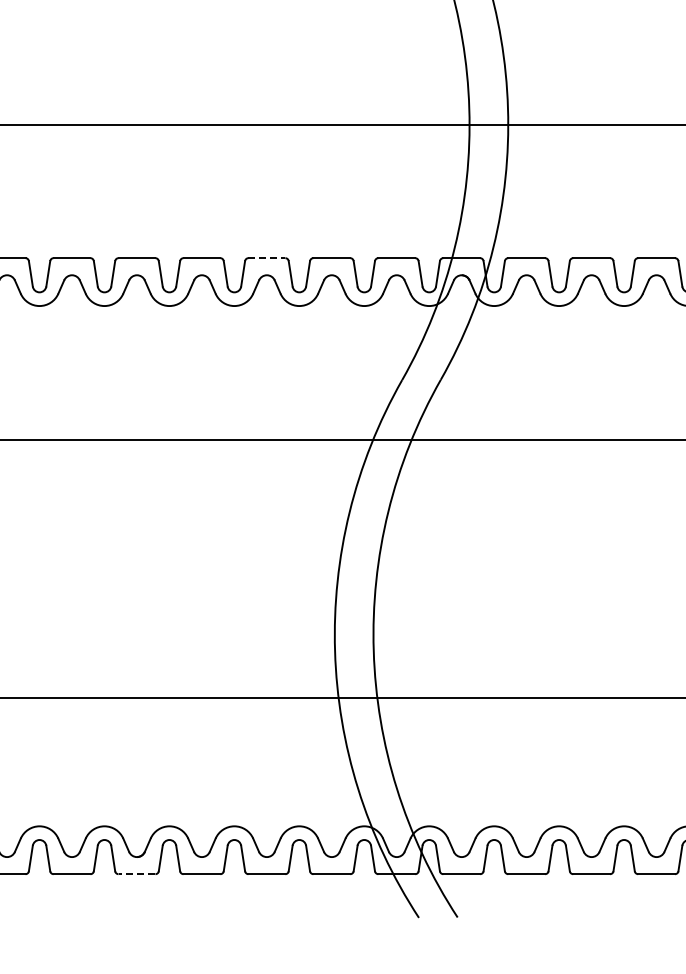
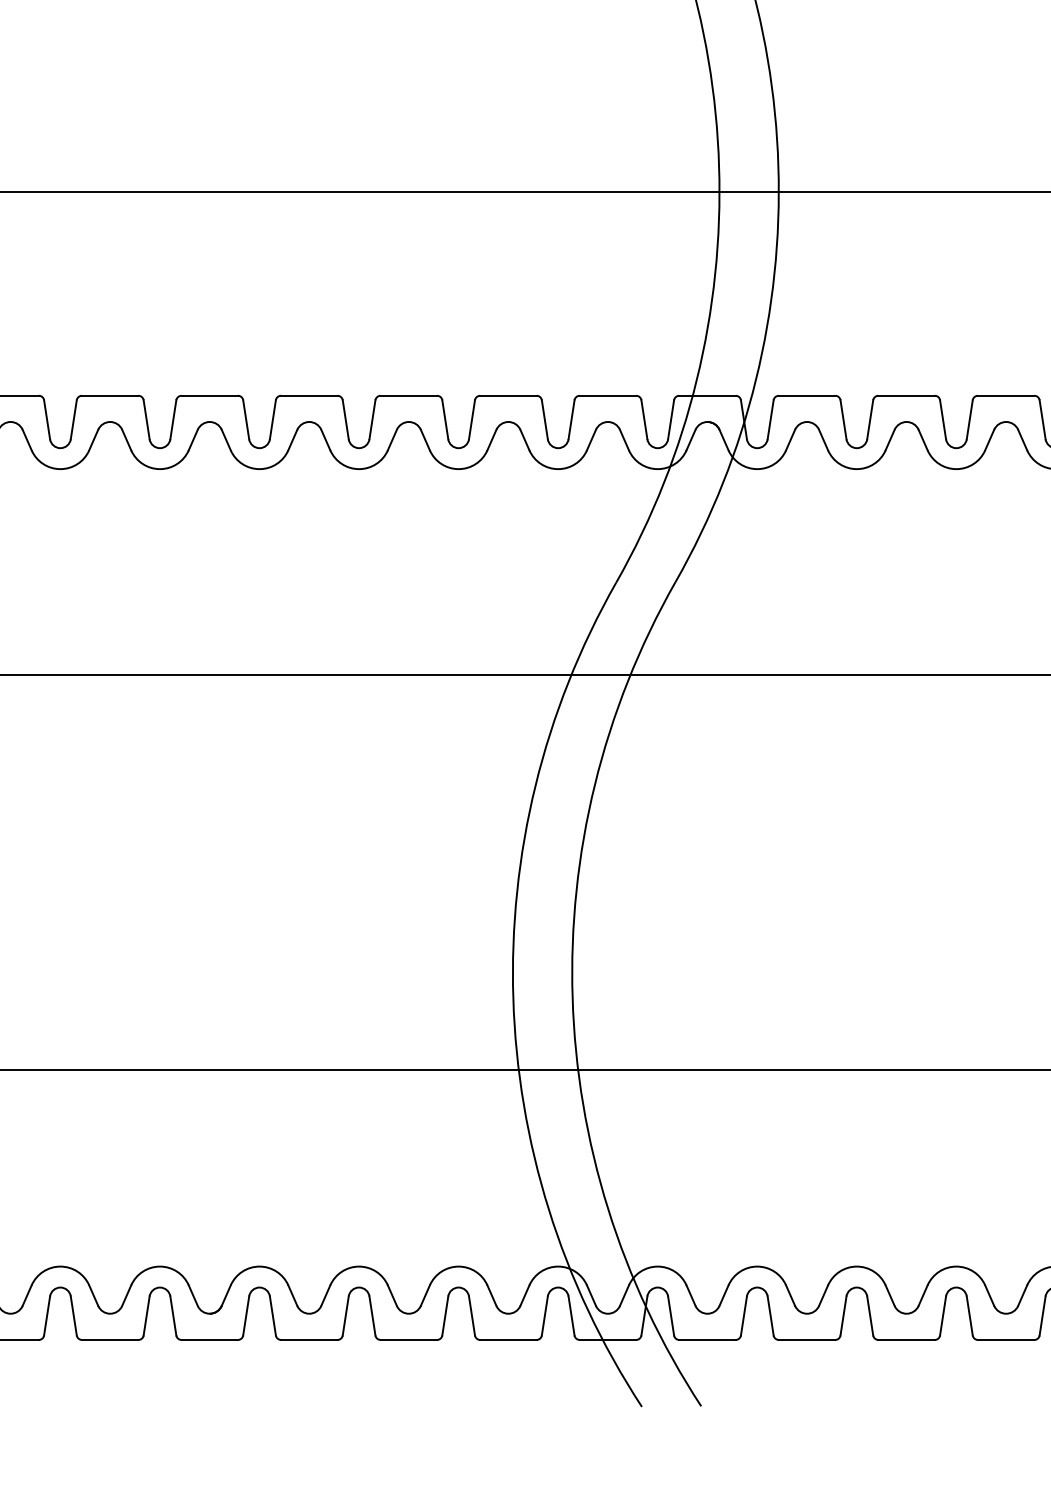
line: (267, 258) -> (409, 396), dashed -> solid
line: (136, 874) -> (208, 1340), dashed -> solid

